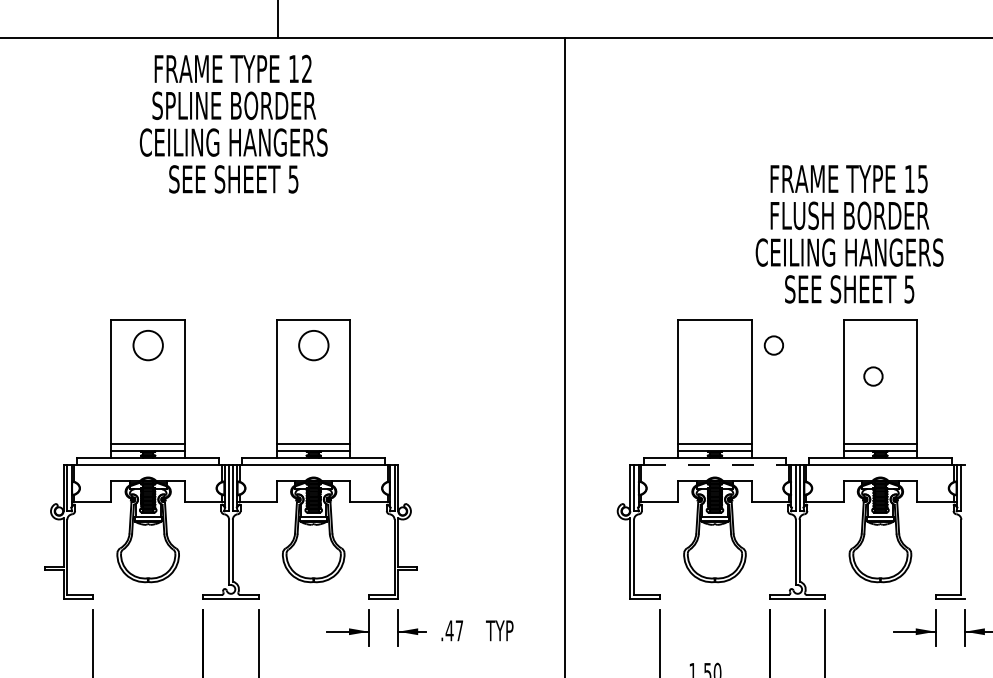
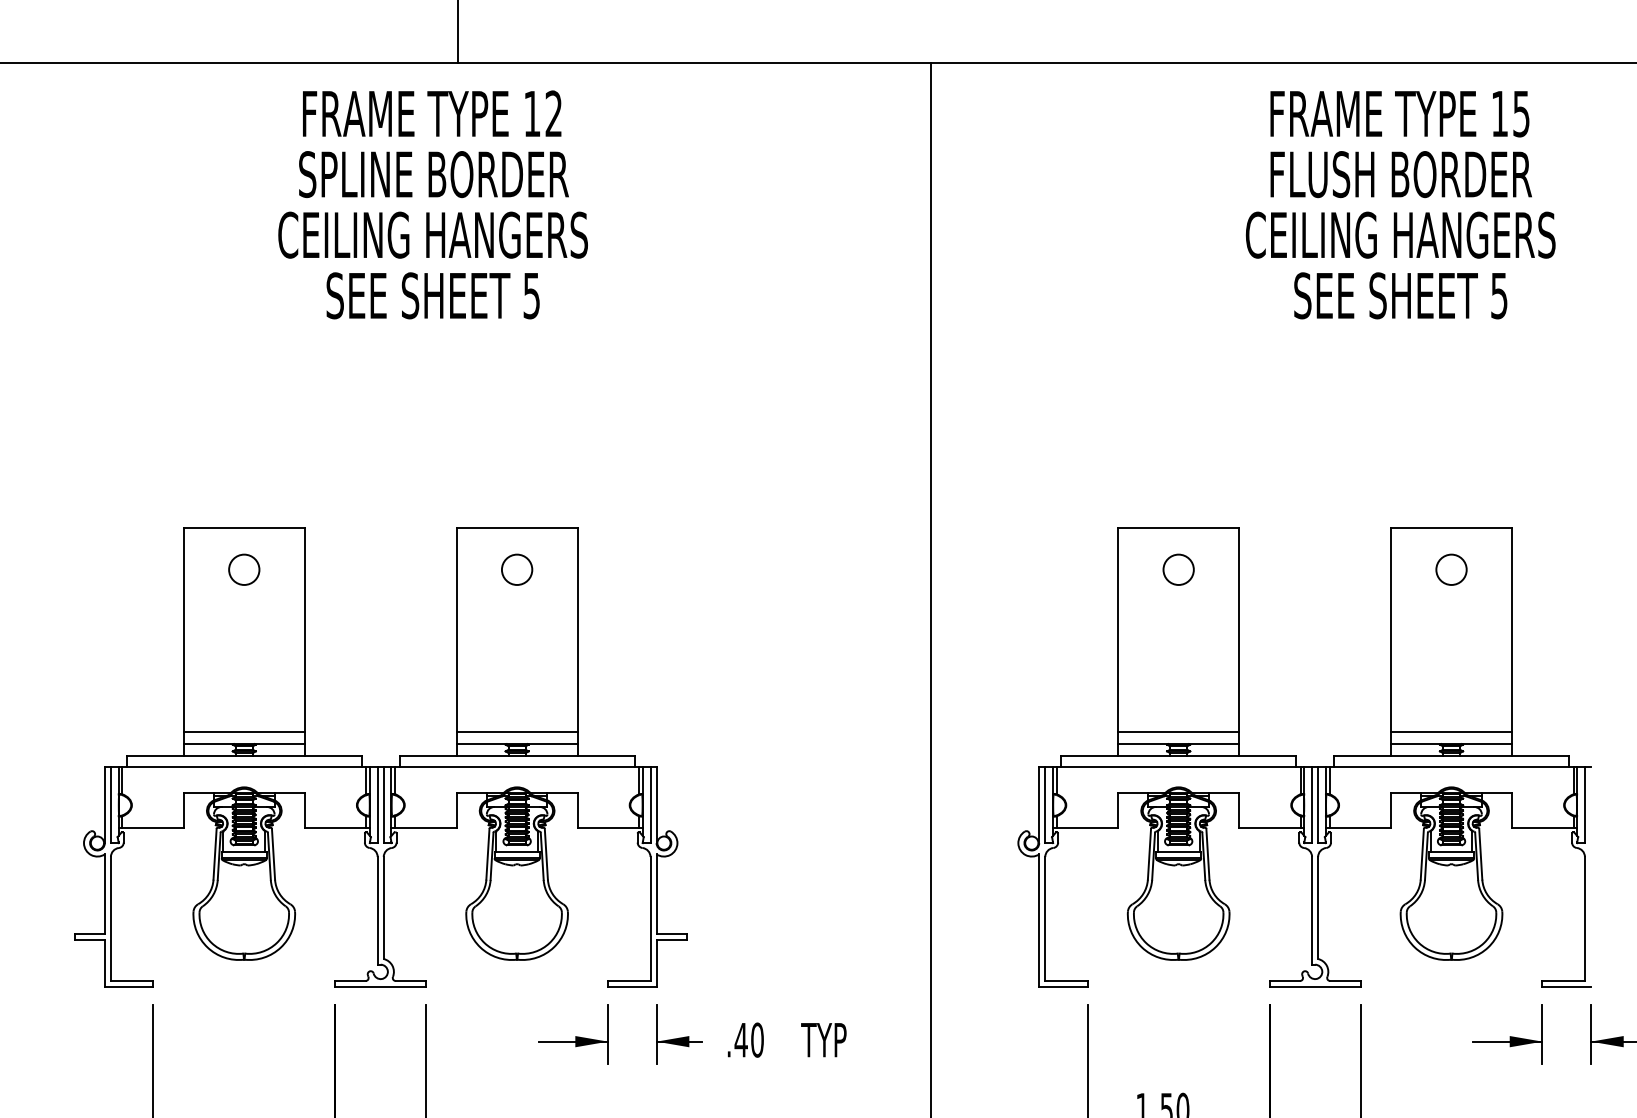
text: (233, 123) -> (432, 203), moved
text: (849, 234) -> (1400, 205), moved
circle: (148, 345) -> (244, 569), size x0.62
circle: (313, 345) -> (516, 569), size x0.62
circle: (773, 345) -> (1177, 569), moved
circle: (873, 376) -> (1451, 569), moved
line: (715, 465) -> (1179, 767), dashed -> solid
text: (459, 630) -> (757, 1039), .47 -> .40

